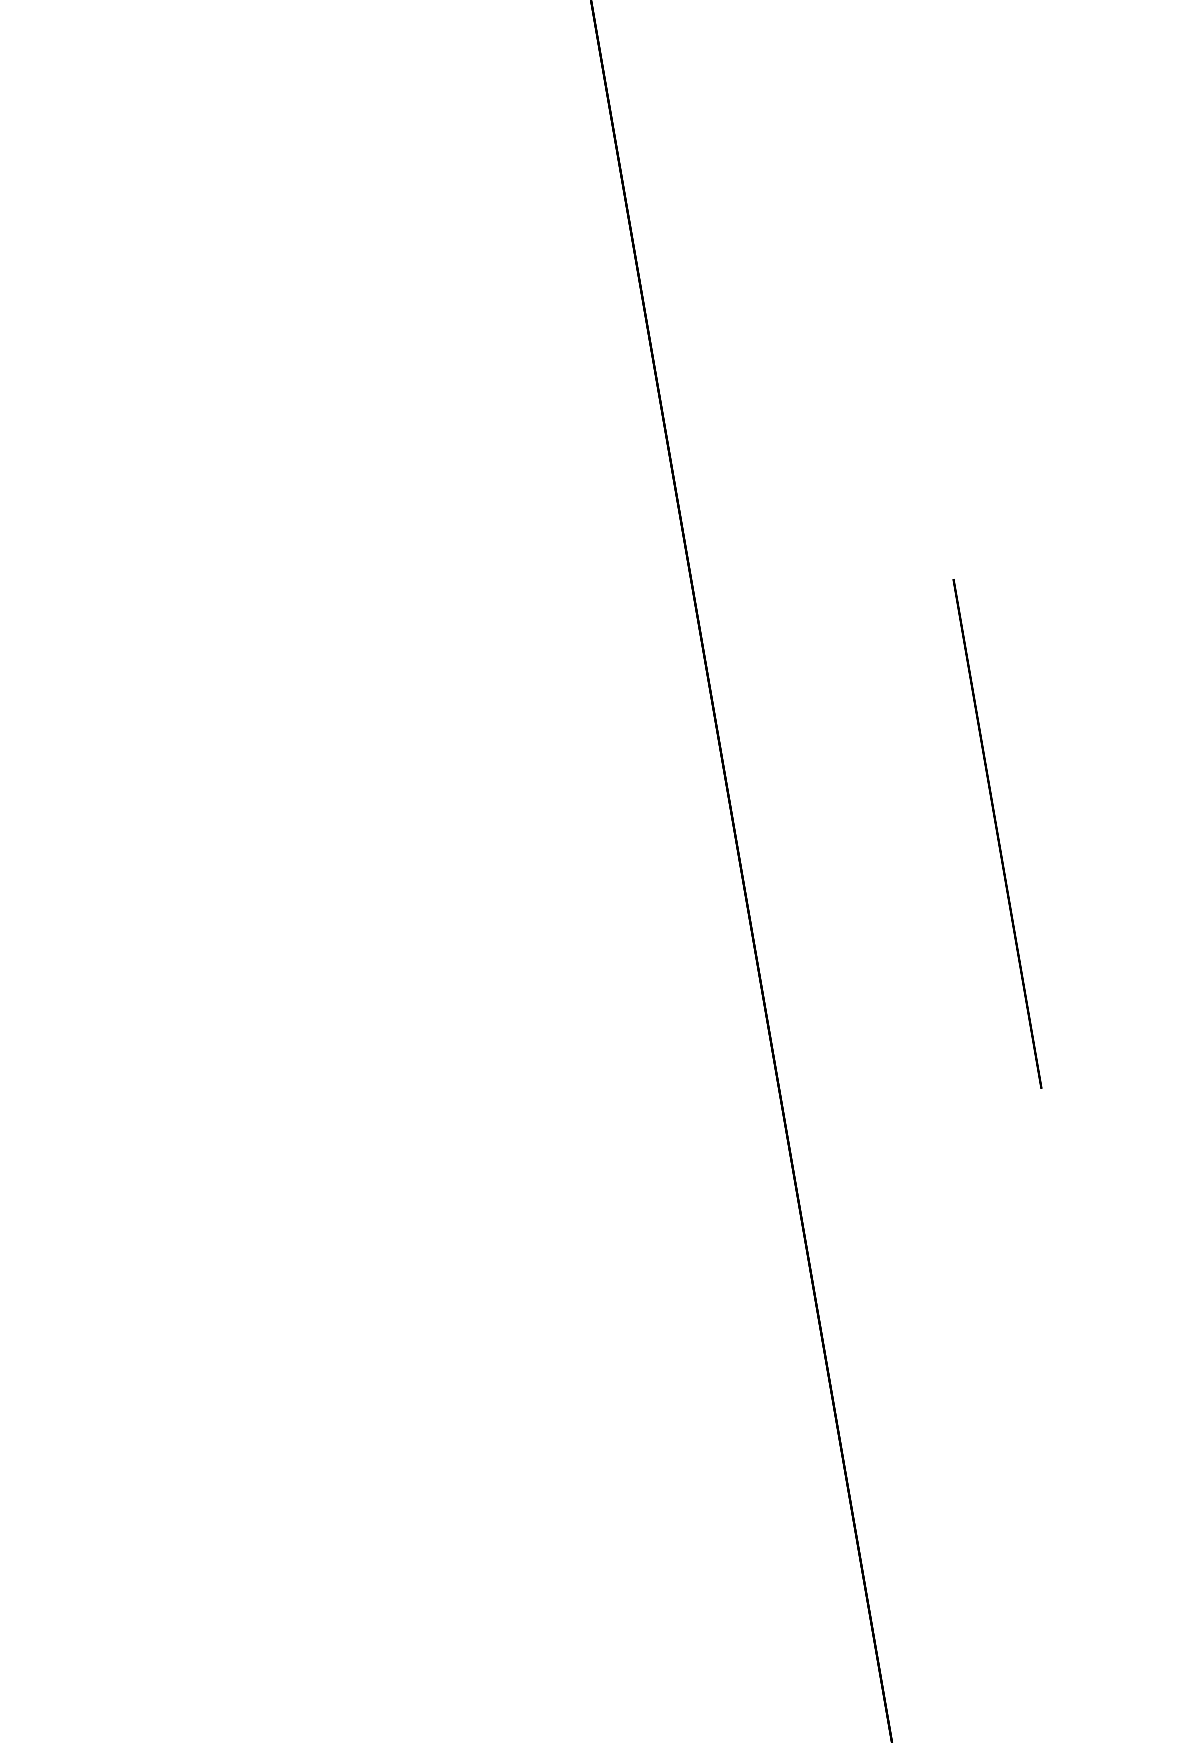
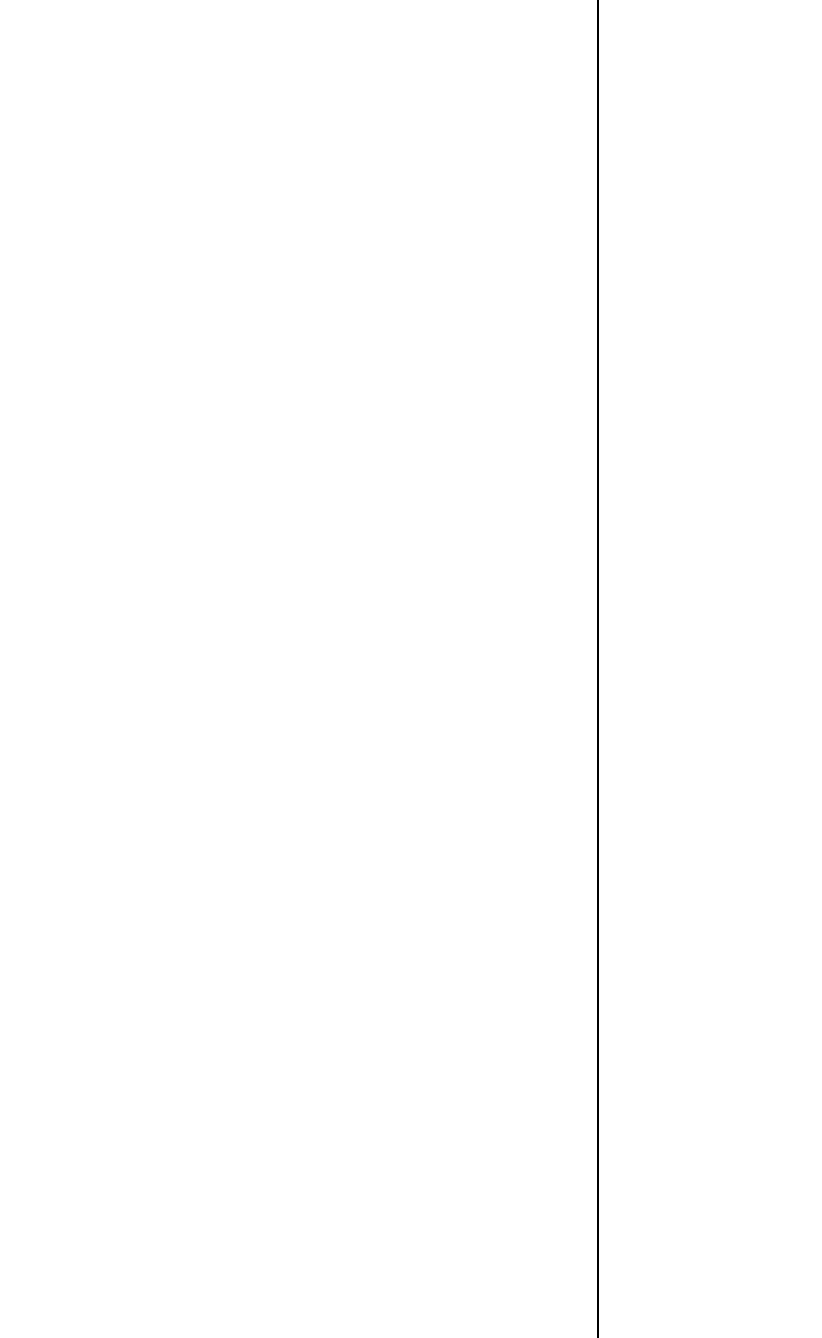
circle: (997, 834) -> (765, 536), removed

